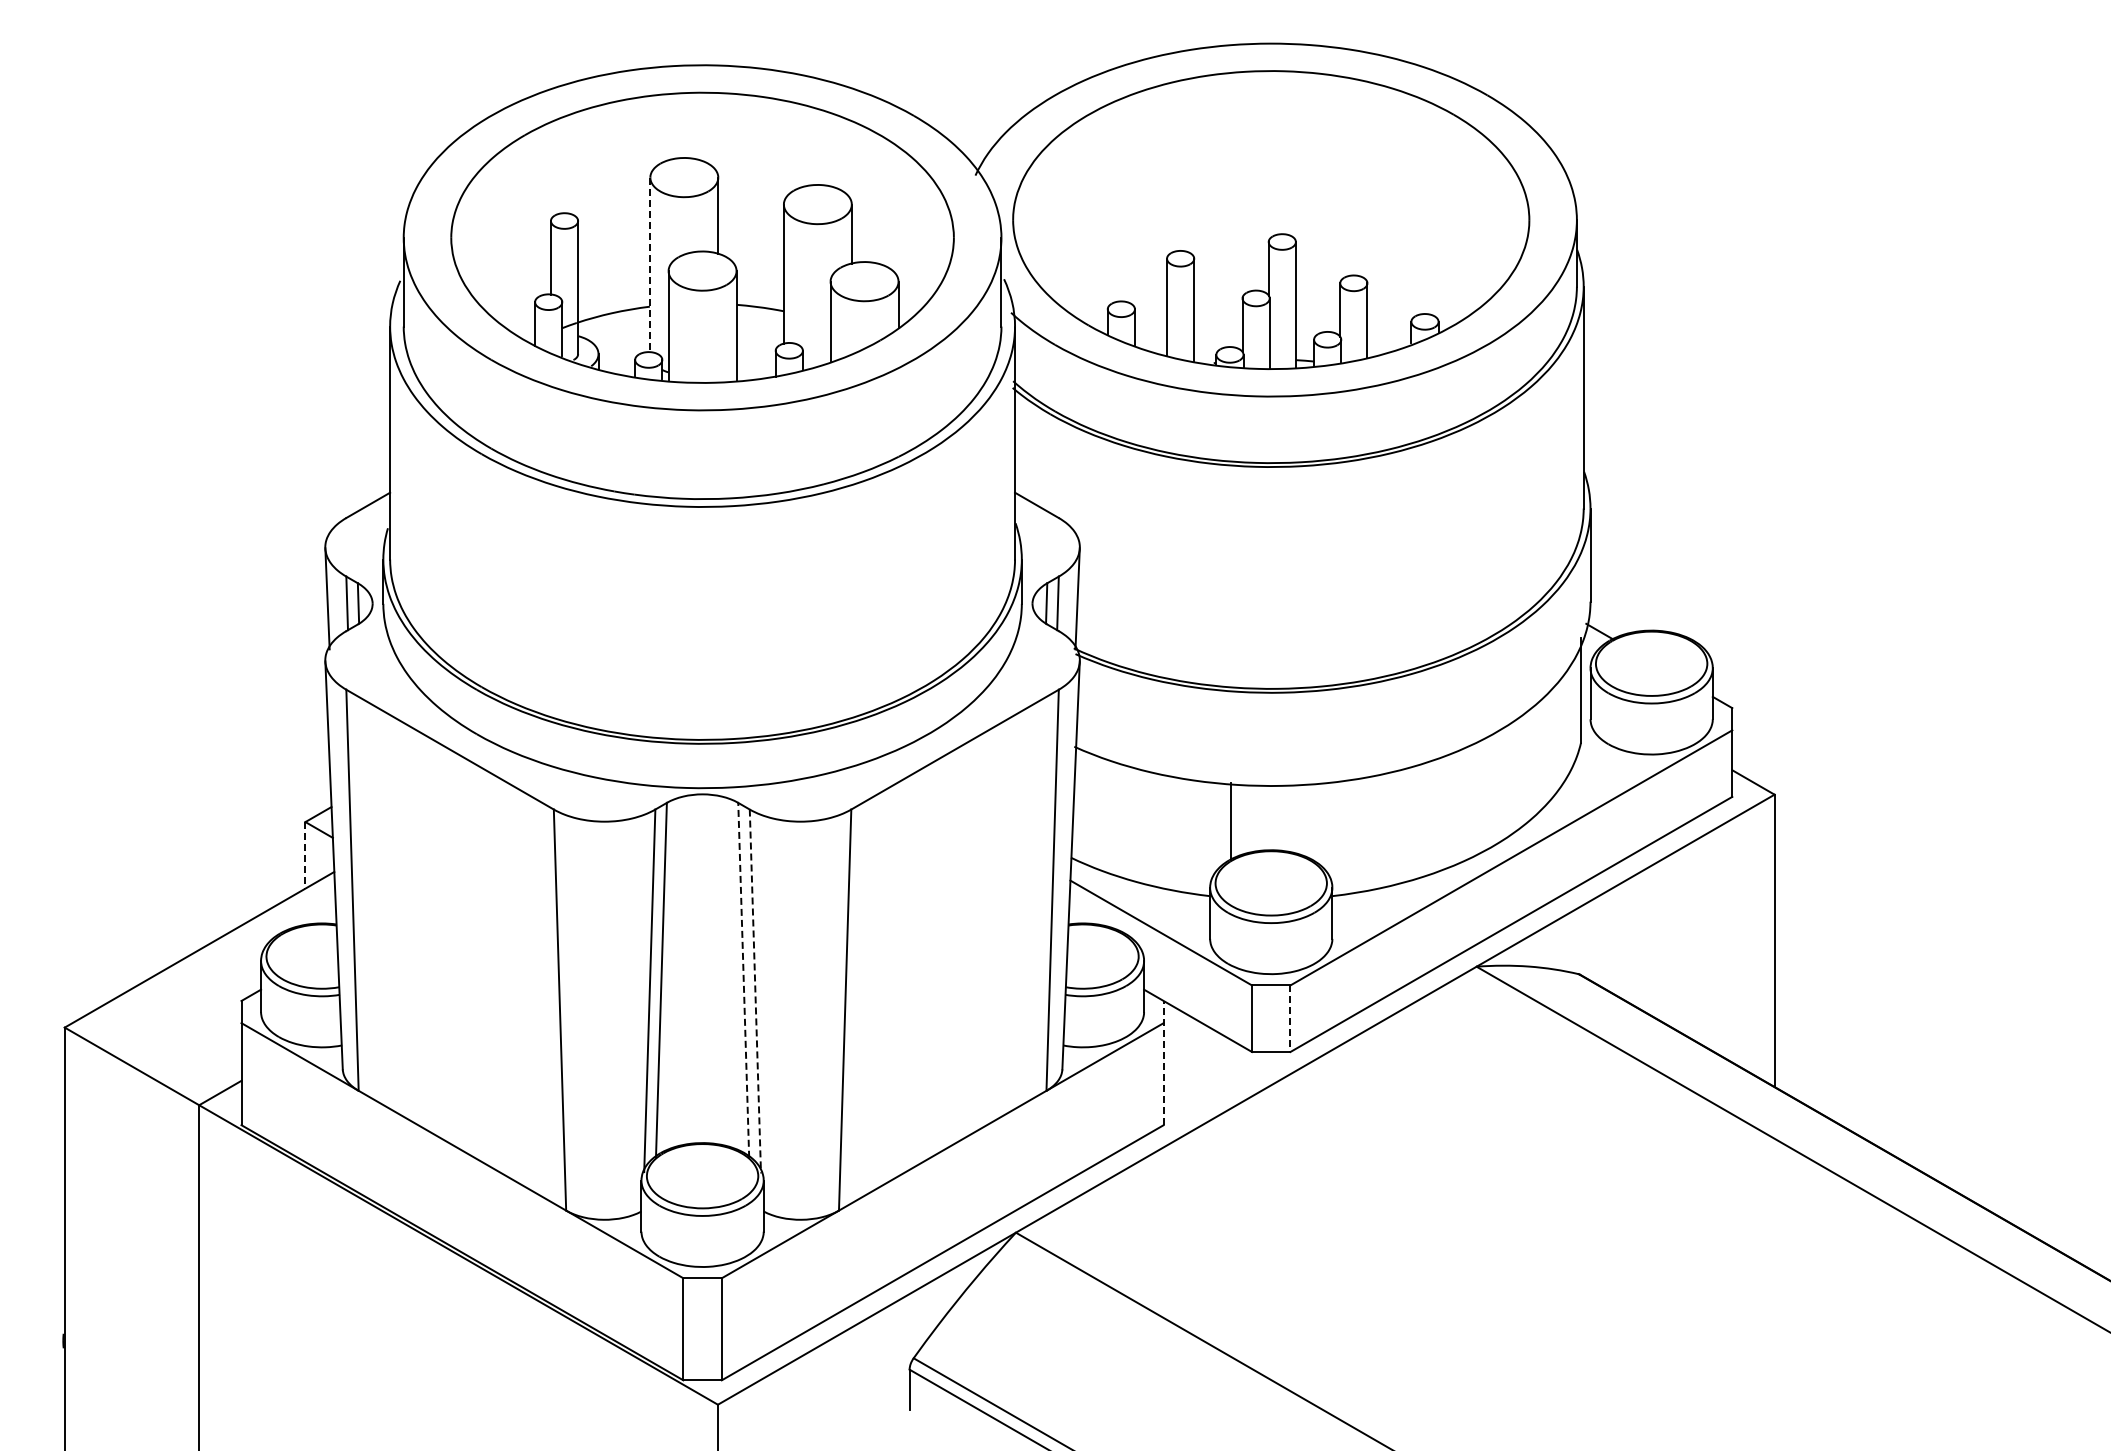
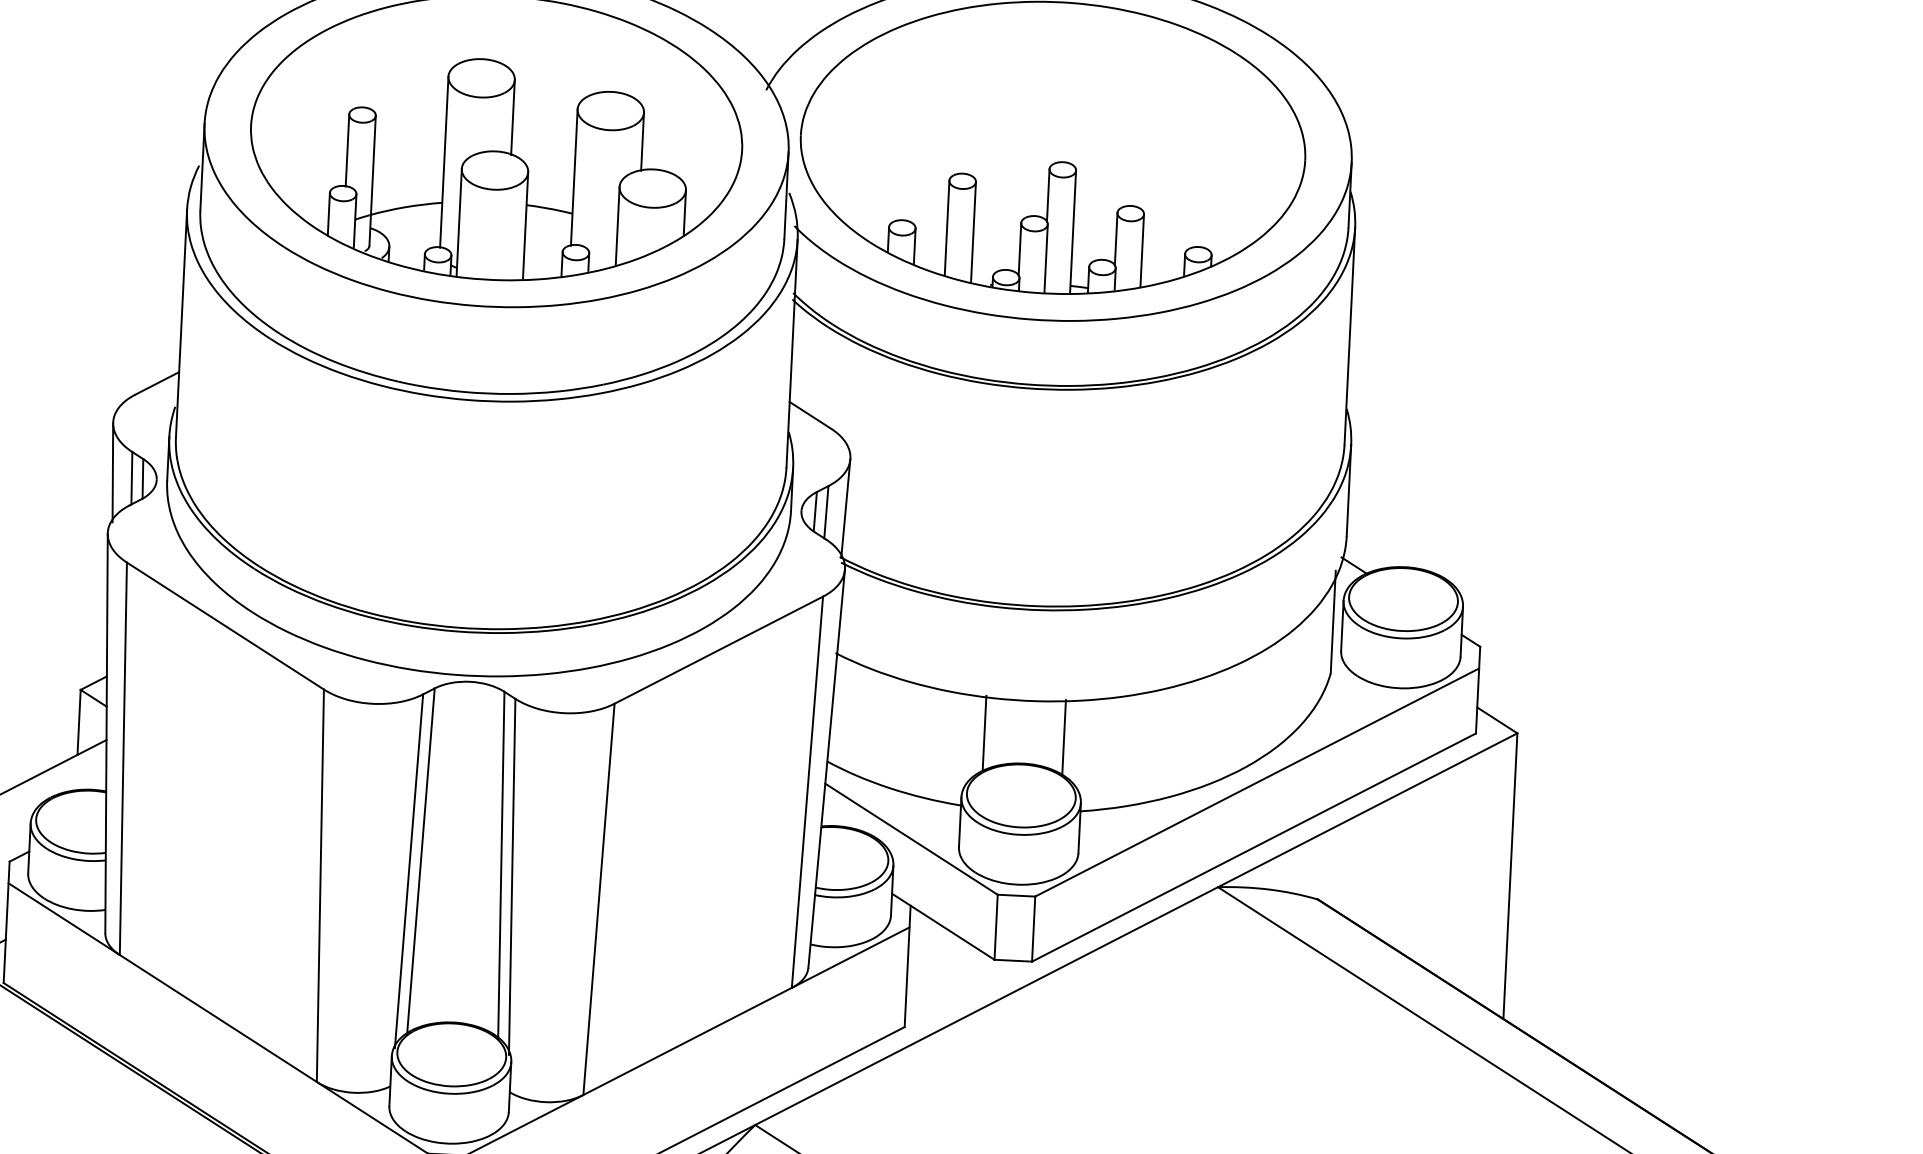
line: (650, 265) -> (444, 162), dashed -> solid
line: (1311, 821) -> (1063, 737), added
line: (305, 855) -> (79, 722), dashed -> solid
line: (743, 980) -> (501, 865), dashed -> solid
line: (755, 991) -> (512, 876), dashed -> solid
line: (1290, 1019) -> (1033, 929), dashed -> solid
line: (1163, 1062) -> (907, 965), dashed -> solid

